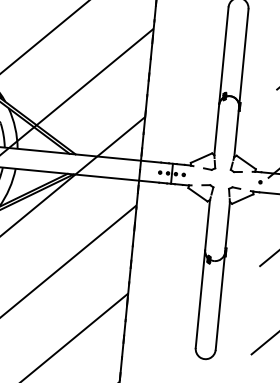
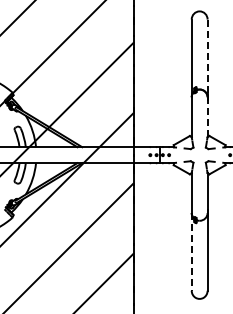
line: (241, 83) -> (207, 78), solid -> dashed
line: (200, 298) -> (191, 251), solid -> dashed

